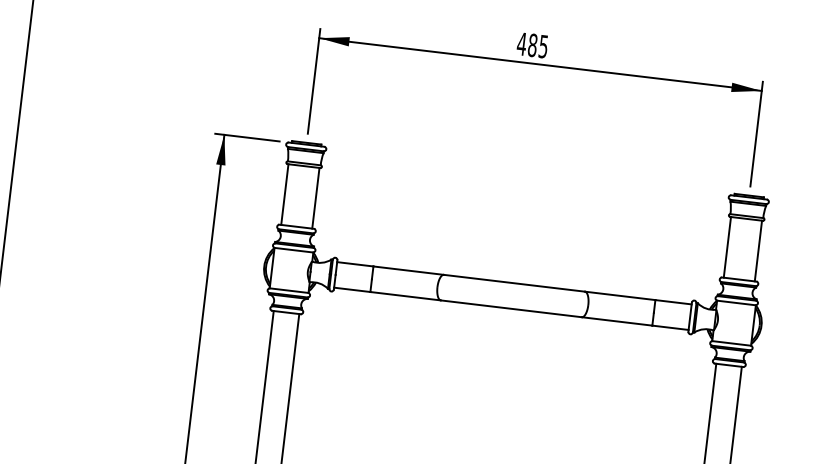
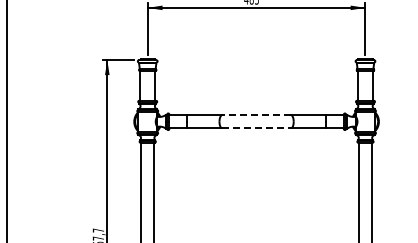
line: (514, 283) -> (256, 115), solid -> dashed
line: (511, 309) -> (256, 128), solid -> dashed

